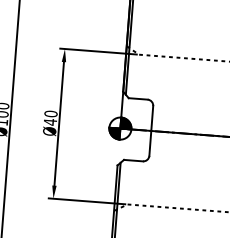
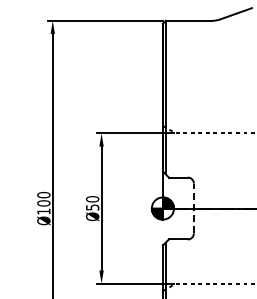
text: (50, 122) -> (92, 207), Ø40 -> Ø50
line: (150, 130) -> (193, 208), solid -> dashed

